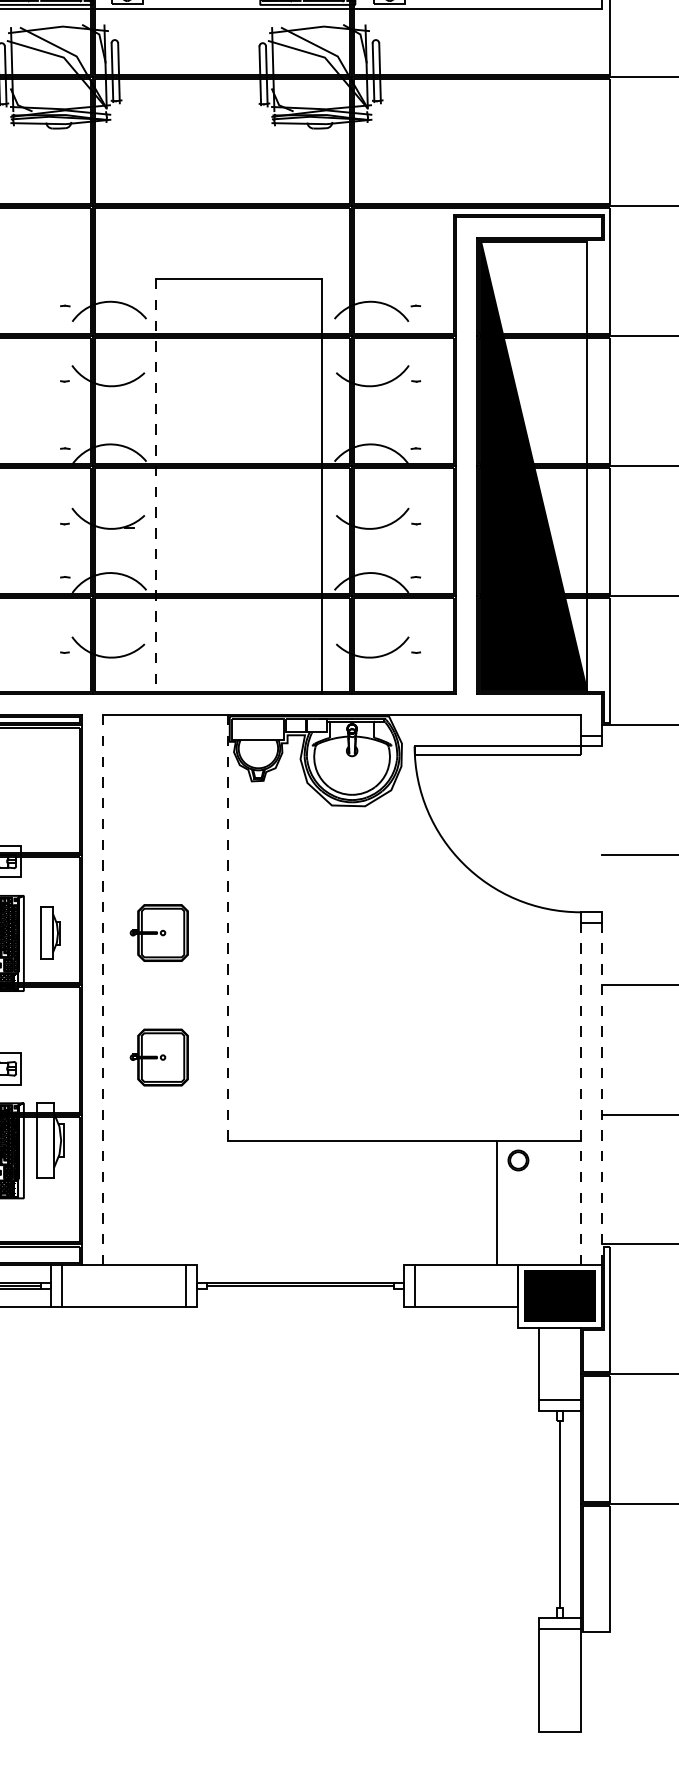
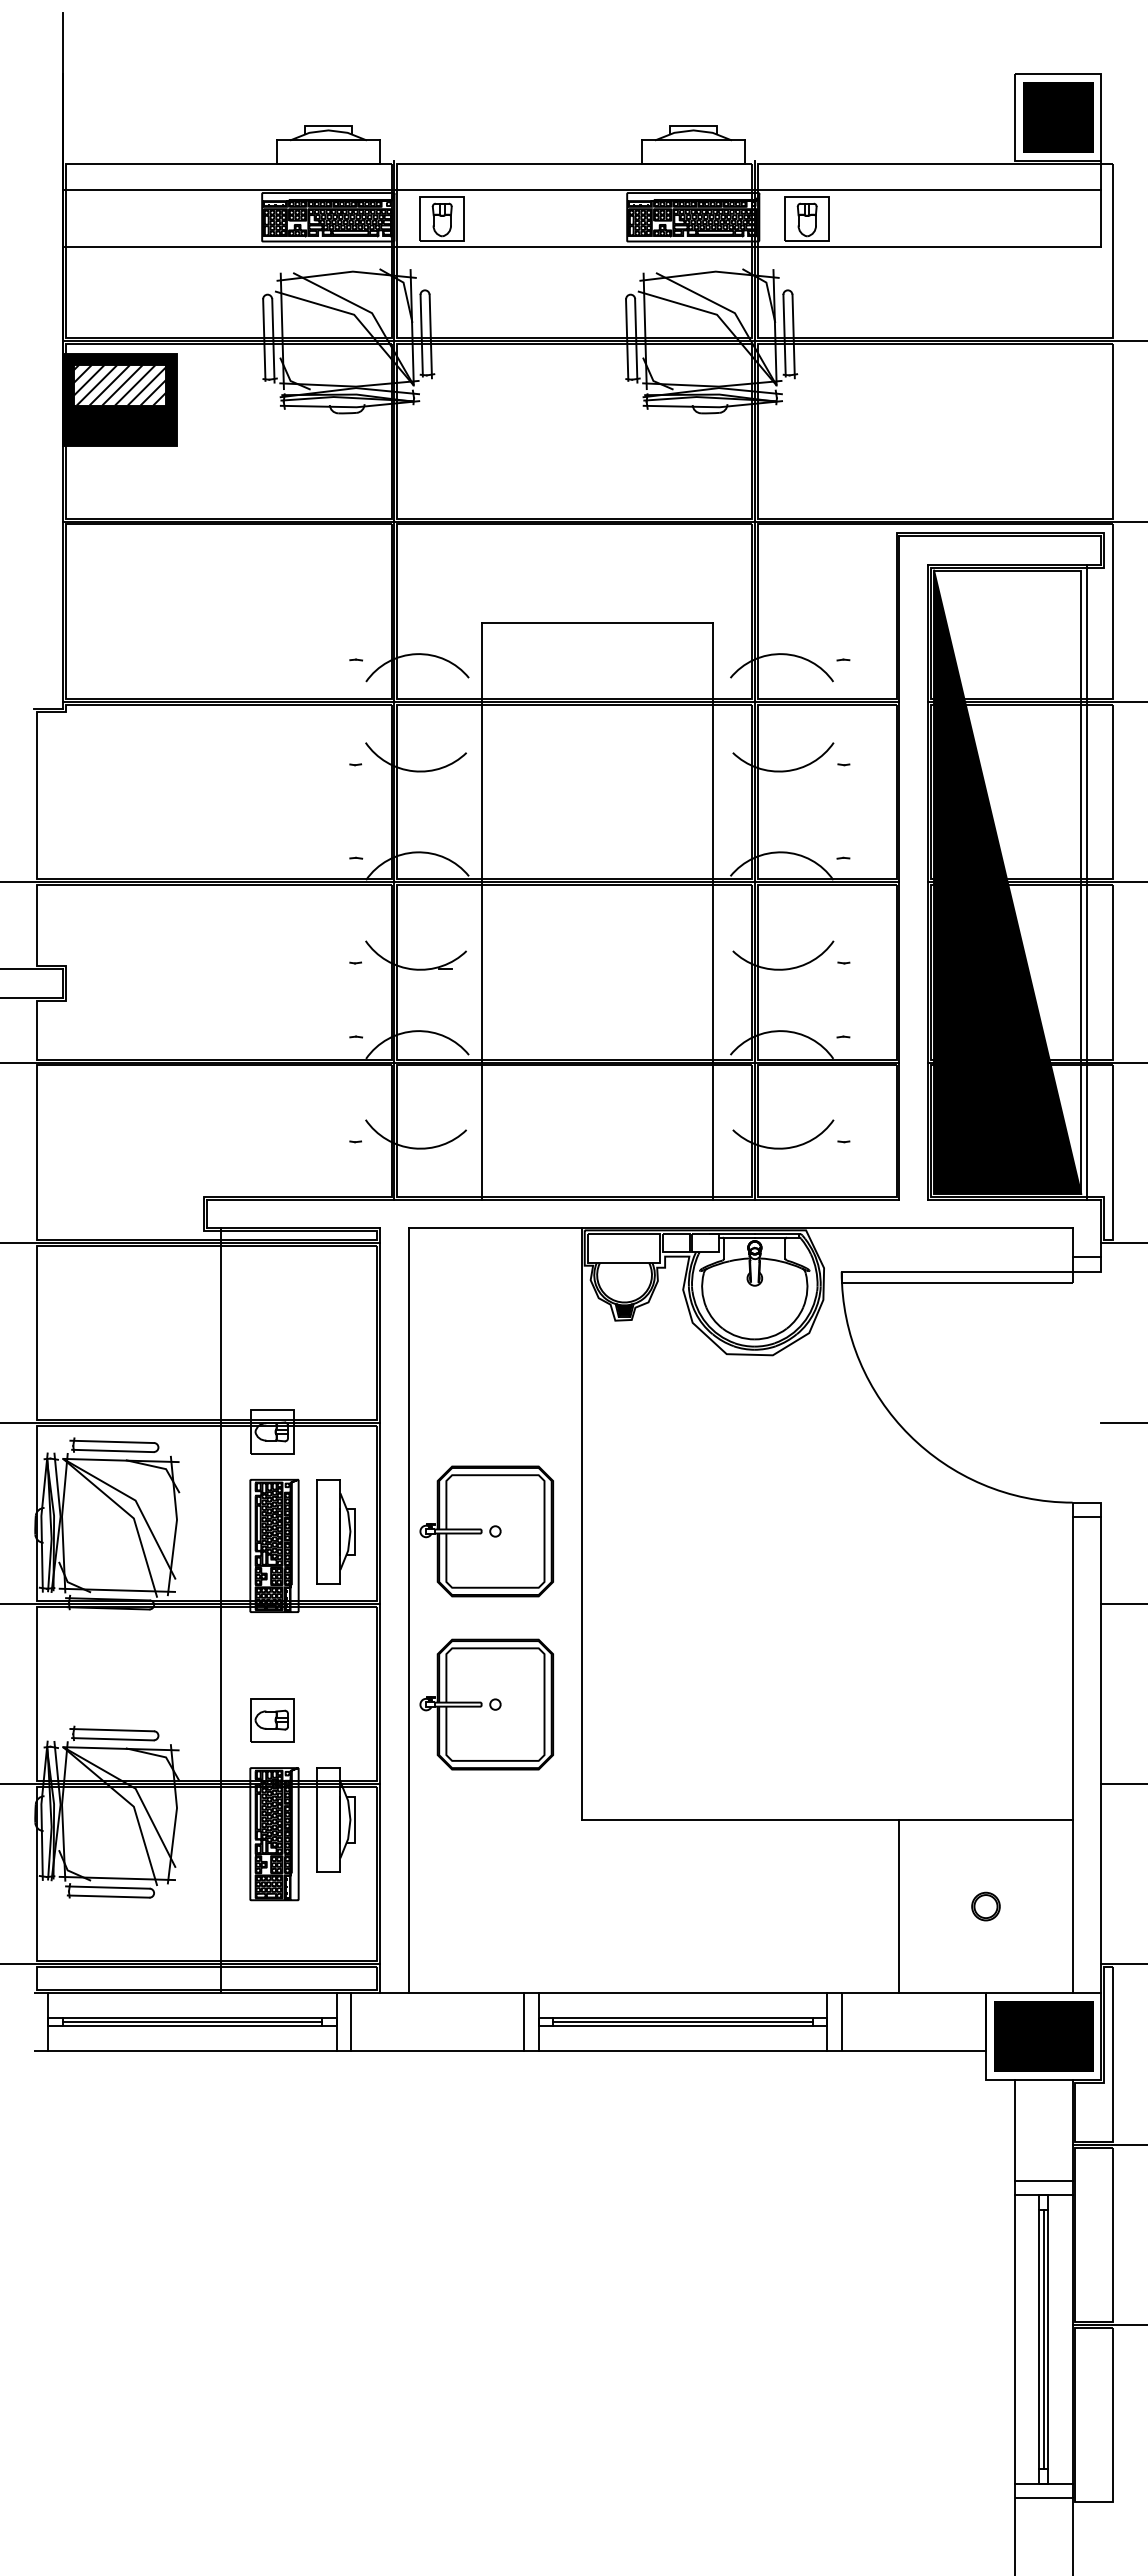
line: (590, 465) -> (1086, 881), added
line: (155, 486) -> (481, 911), dashed -> solid
fill: (258, 773) -> (624, 1309), added
line: (228, 928) -> (582, 1524), dashed -> solid
part: (50, 933) -> (335, 1531), size x1.43
part: (159, 933) -> (486, 1531), size x1.67
line: (102, 989) -> (408, 1610), dashed -> solid
part: (159, 1057) -> (486, 1704), size x1.67
line: (580, 1094) -> (1072, 1755), dashed -> solid
line: (601, 1094) -> (1101, 1755), dashed -> solid
part: (518, 1160) -> (985, 1906), moved
line: (497, 1202) -> (899, 1906), moved
line: (300, 1265) -> (682, 1993), added
line: (300, 1289) -> (682, 2026), added
line: (300, 1306) -> (682, 2050), added
line: (538, 1514) -> (1014, 2339), added
line: (556, 1514) -> (1039, 2339), added
line: (563, 1514) -> (1048, 2339), added

